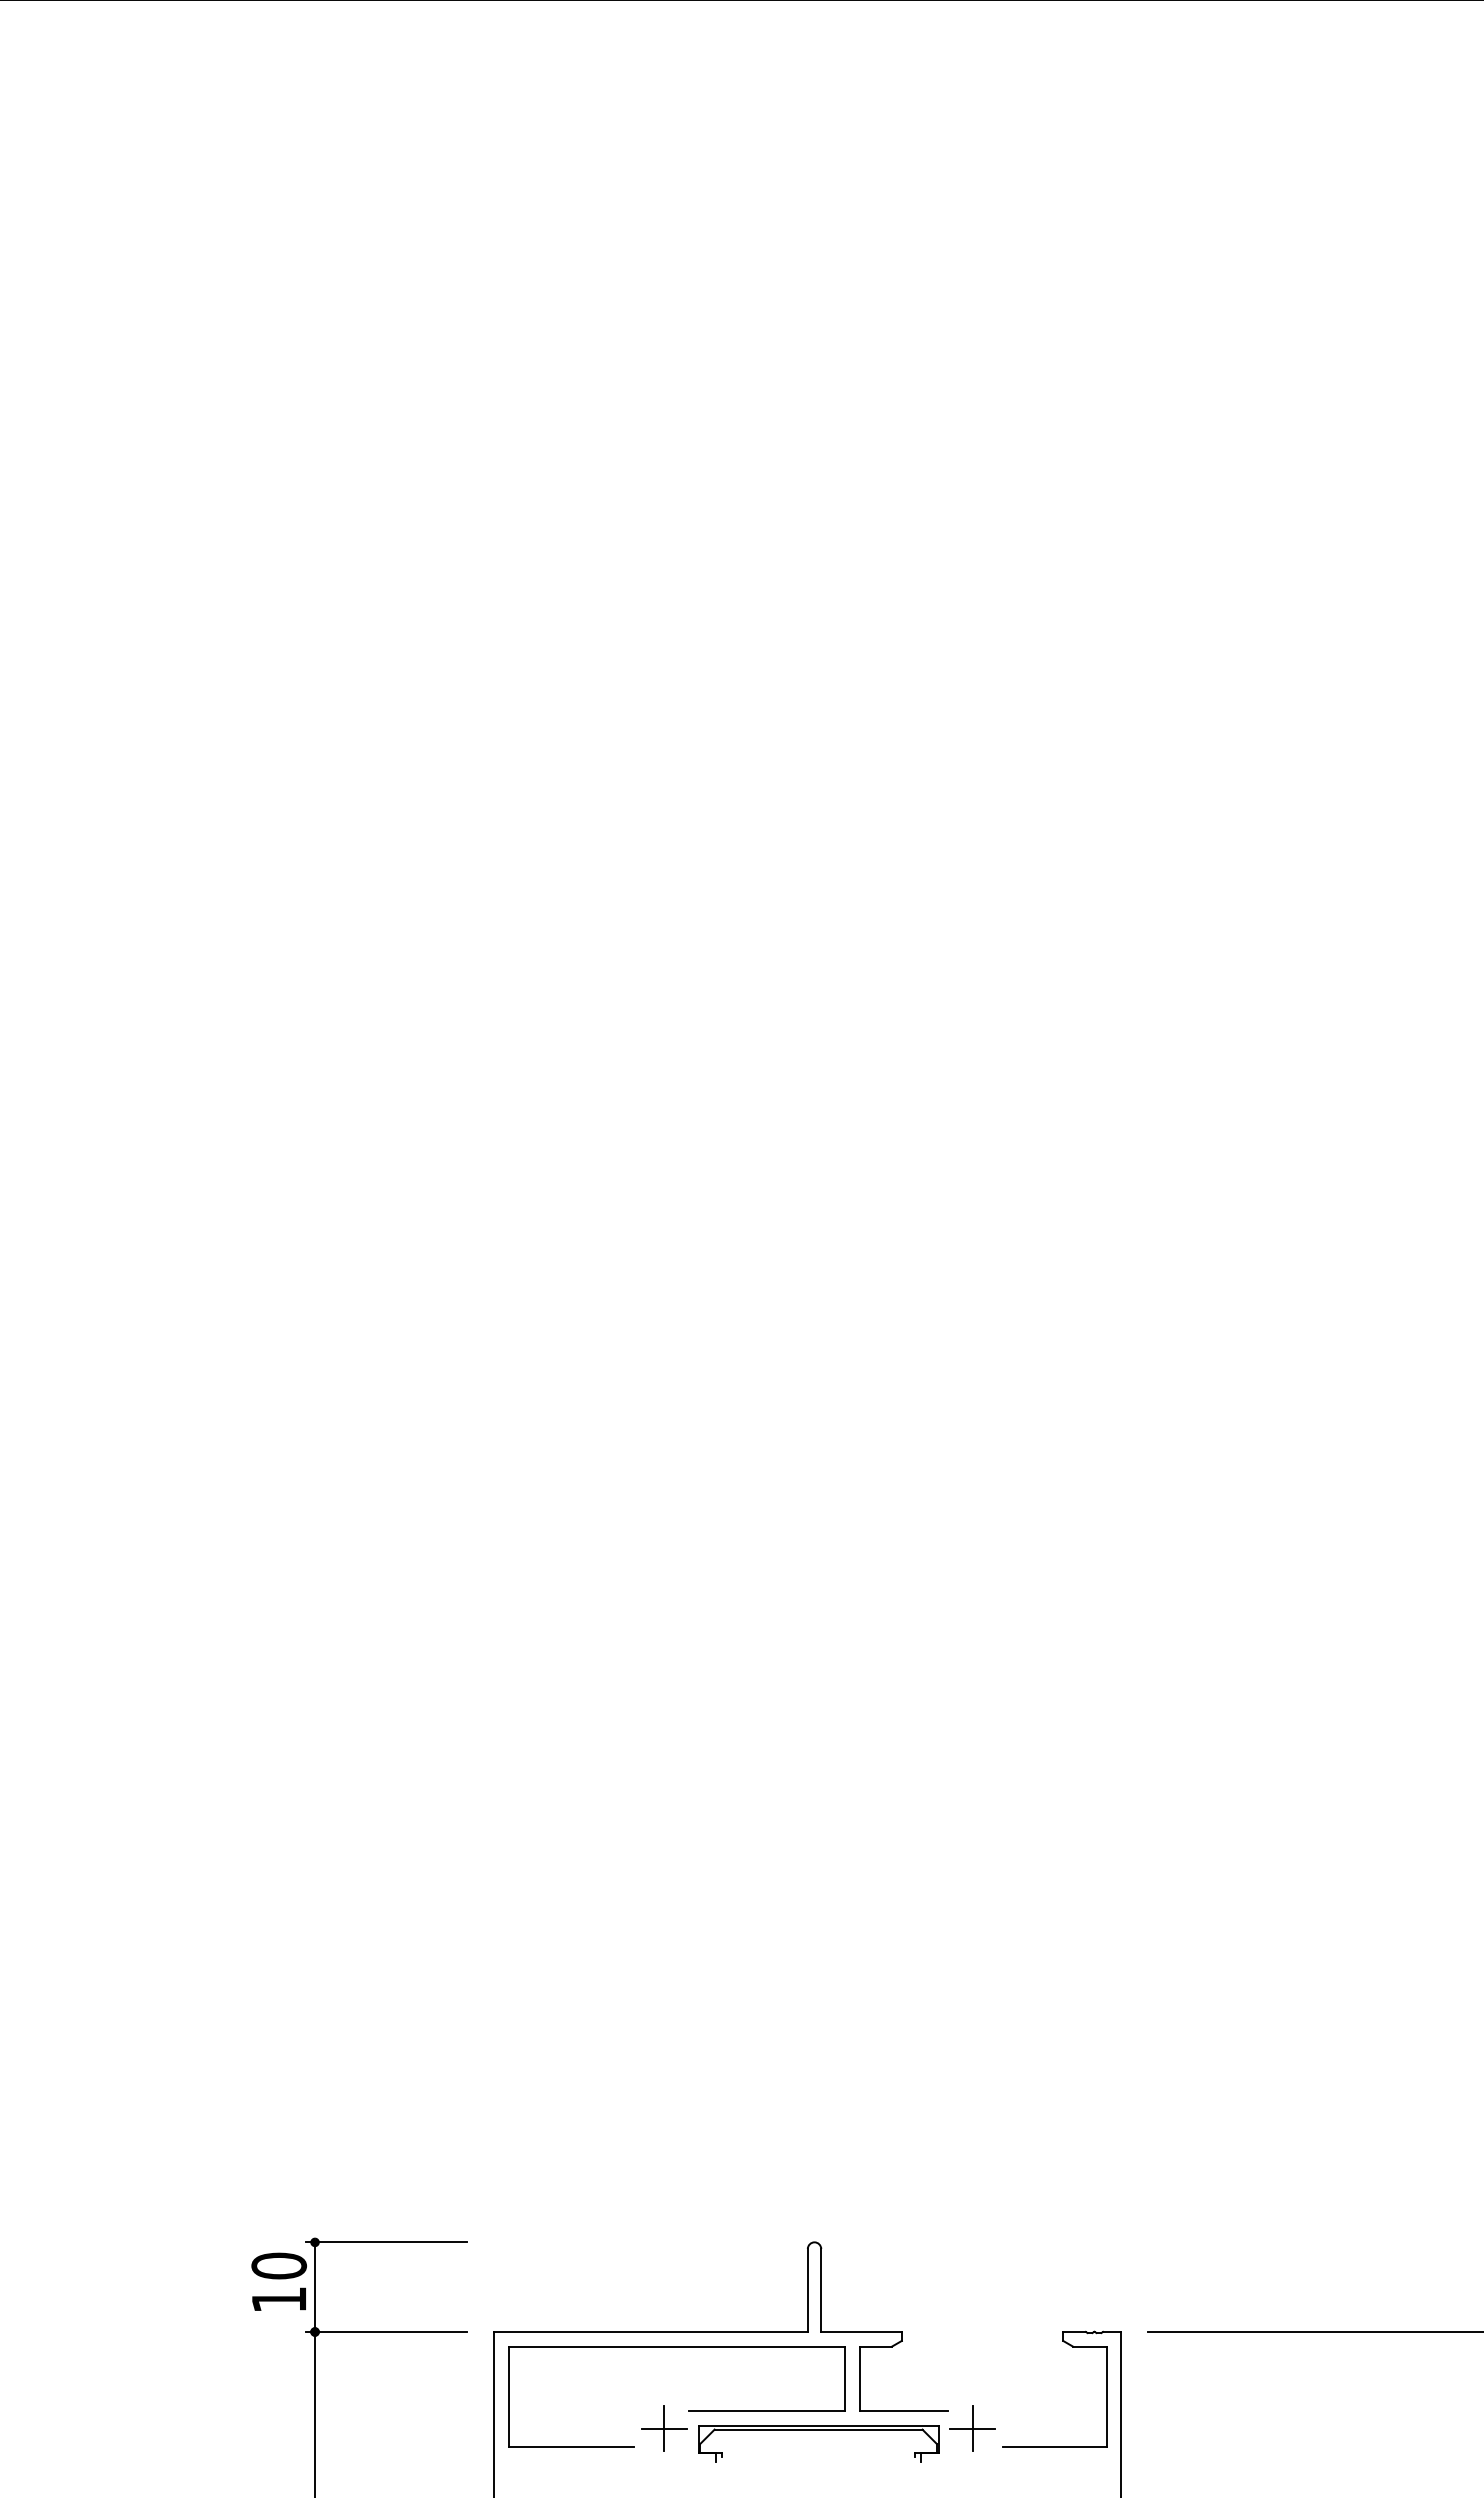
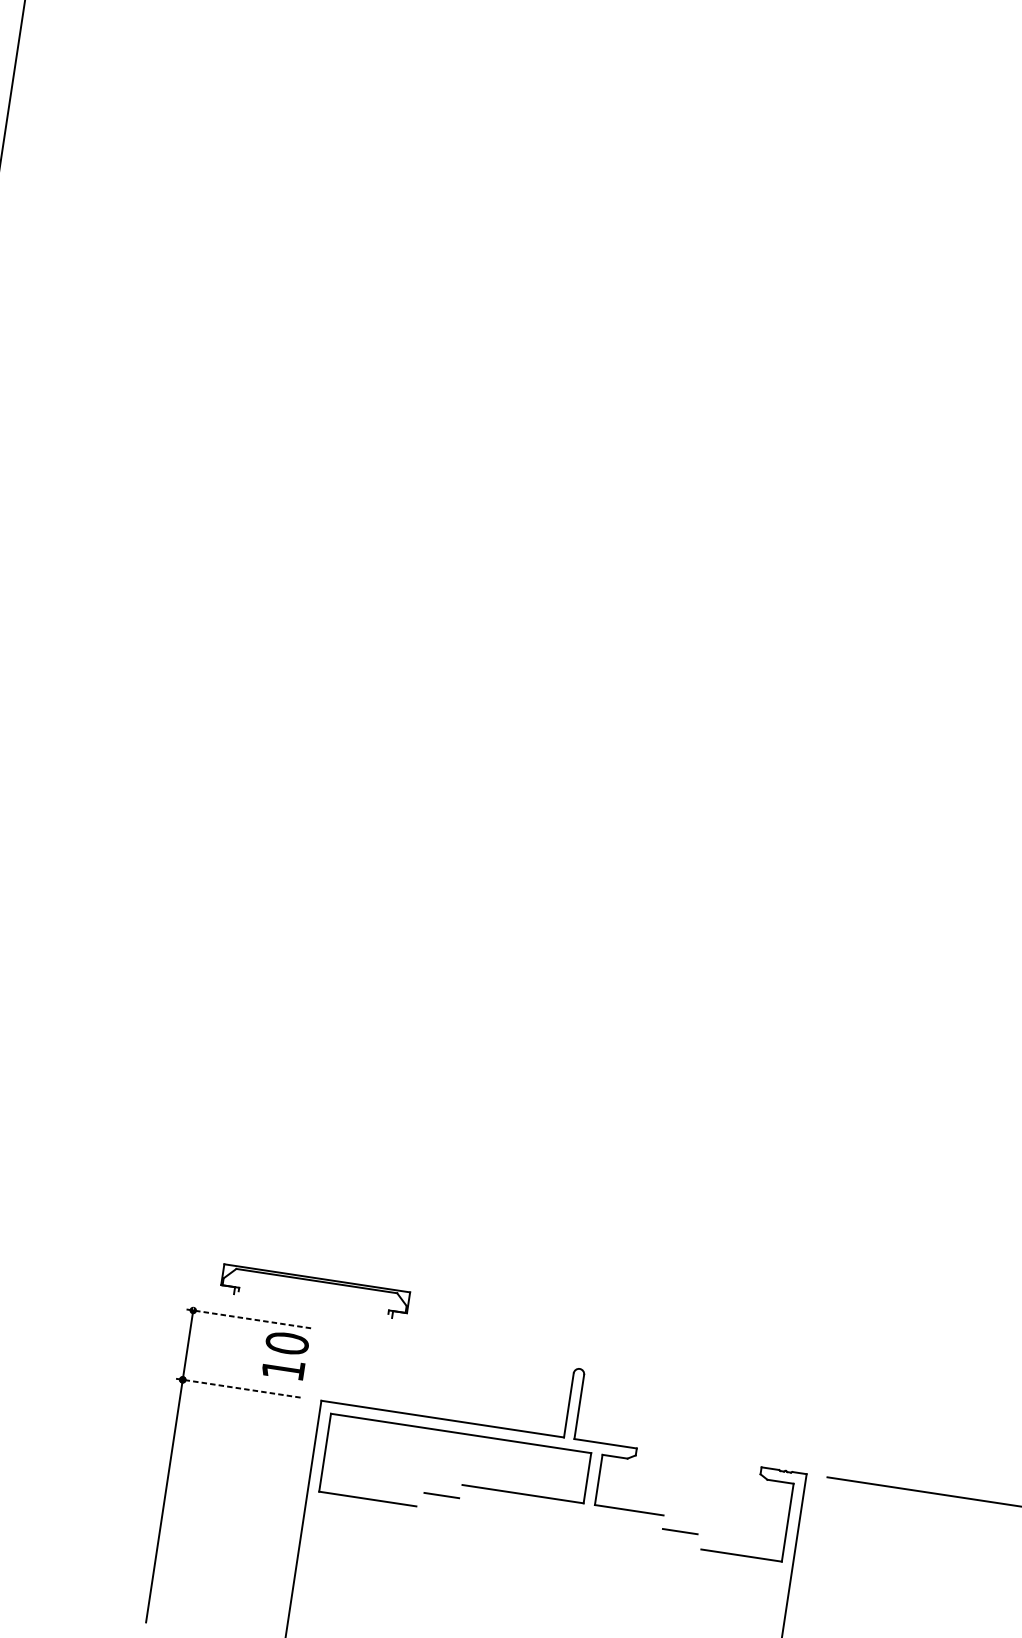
line: (386, 2242) -> (248, 1318), solid -> dashed
text: (278, 2281) -> (284, 1355), moved
line: (386, 2331) -> (238, 1387), solid -> dashed
line: (664, 2428) -> (441, 1495), removed
line: (972, 2428) -> (680, 1531), removed
part: (818, 2430) -> (316, 1281), moved

